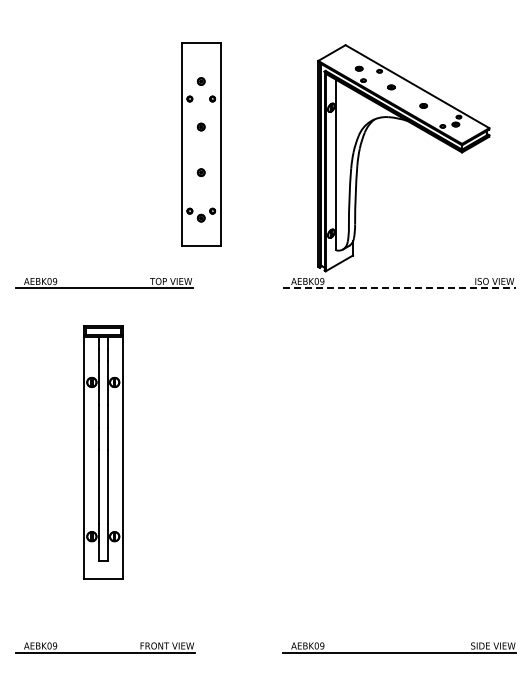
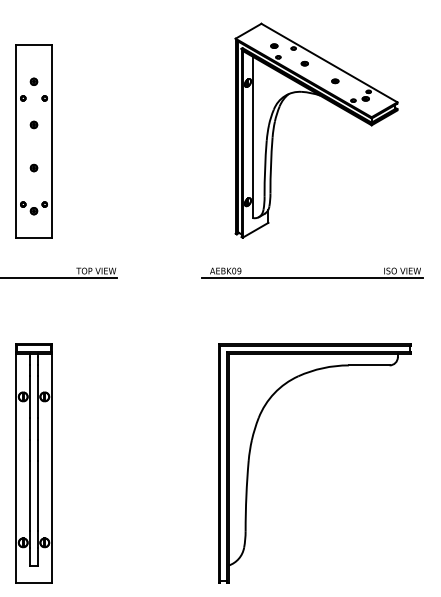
part: (421, 130) -> (333, 104), moved
part: (201, 144) -> (34, 141), moved
line: (400, 288) -> (313, 277), dashed -> solid
part: (103, 452) -> (34, 463), moved
part: (334, 472) -> (250, 451), added

